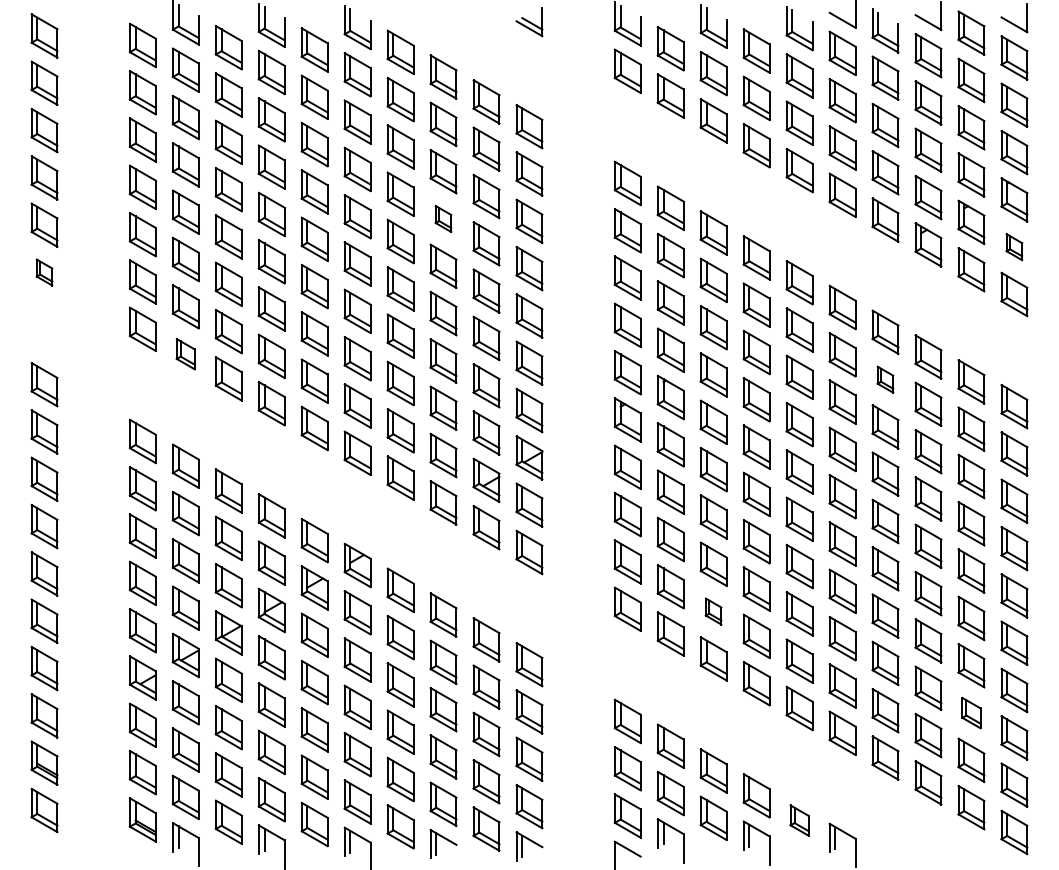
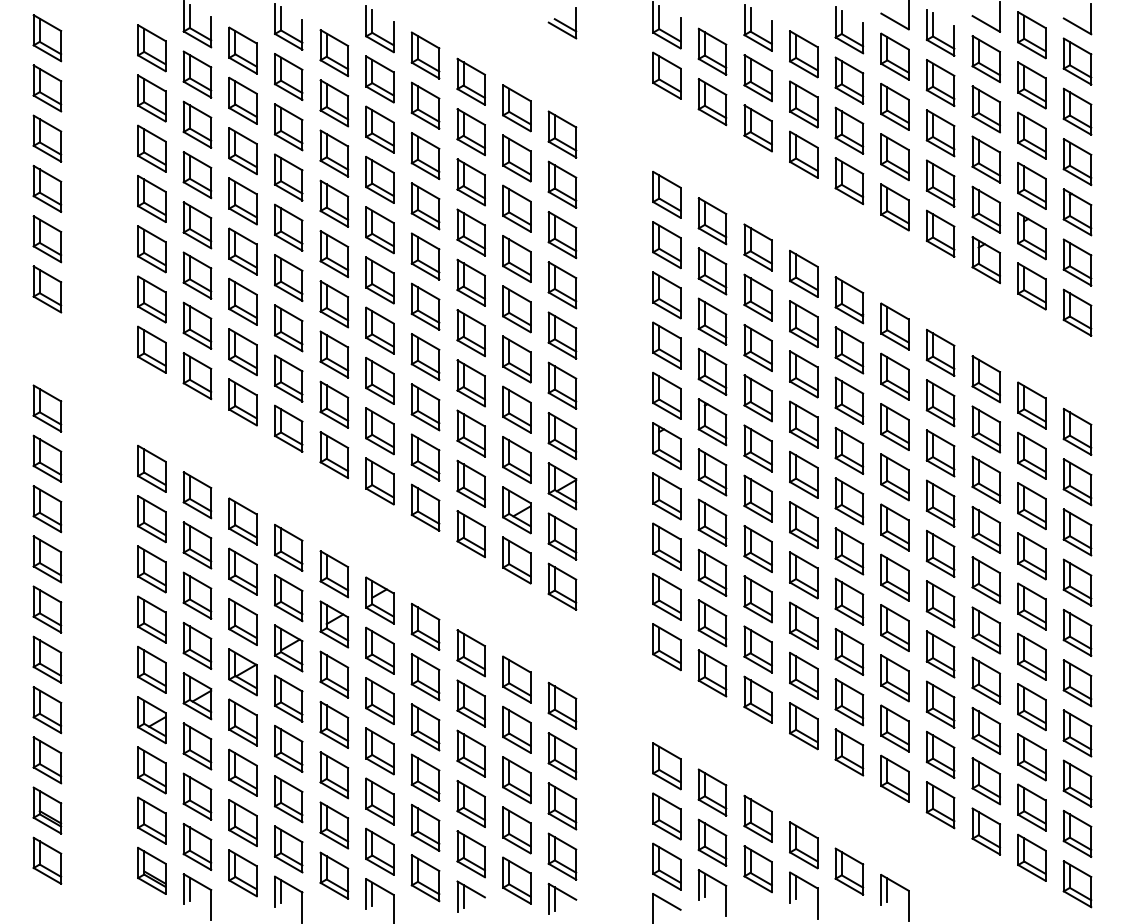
part: (442, 218) -> (470, 232), size x1.67
part: (1014, 247) -> (1077, 262), size x1.67
part: (44, 272) -> (47, 289), size x1.67
part: (185, 354) -> (197, 376), size x1.43
part: (885, 379) -> (940, 403), size x1.67
part: (713, 611) -> (757, 649), size x1.67
part: (971, 713) -> (1031, 757), size x1.43
part: (799, 820) -> (849, 871), size x1.43

